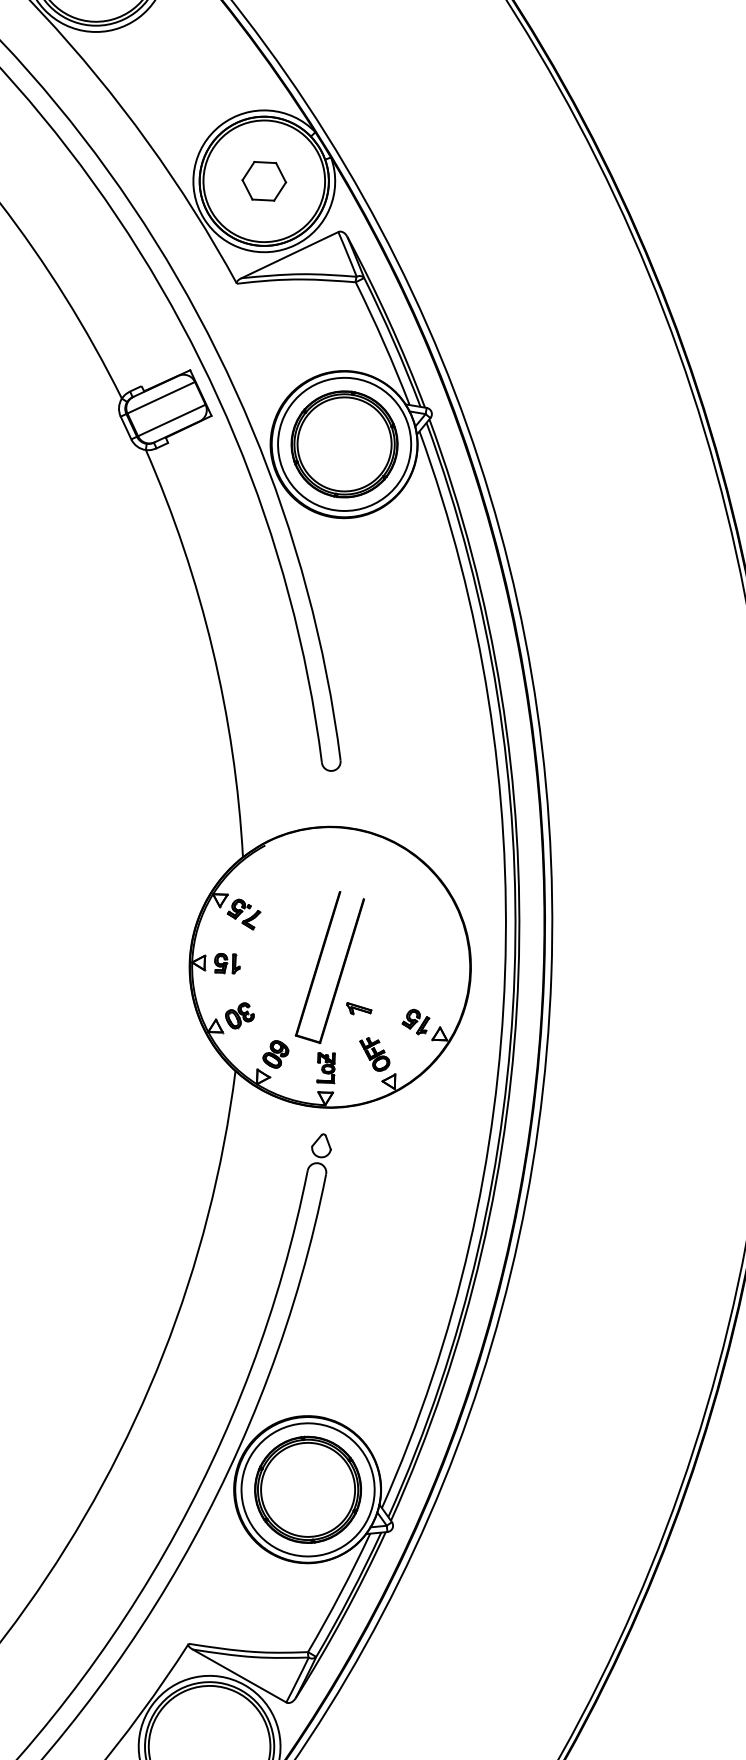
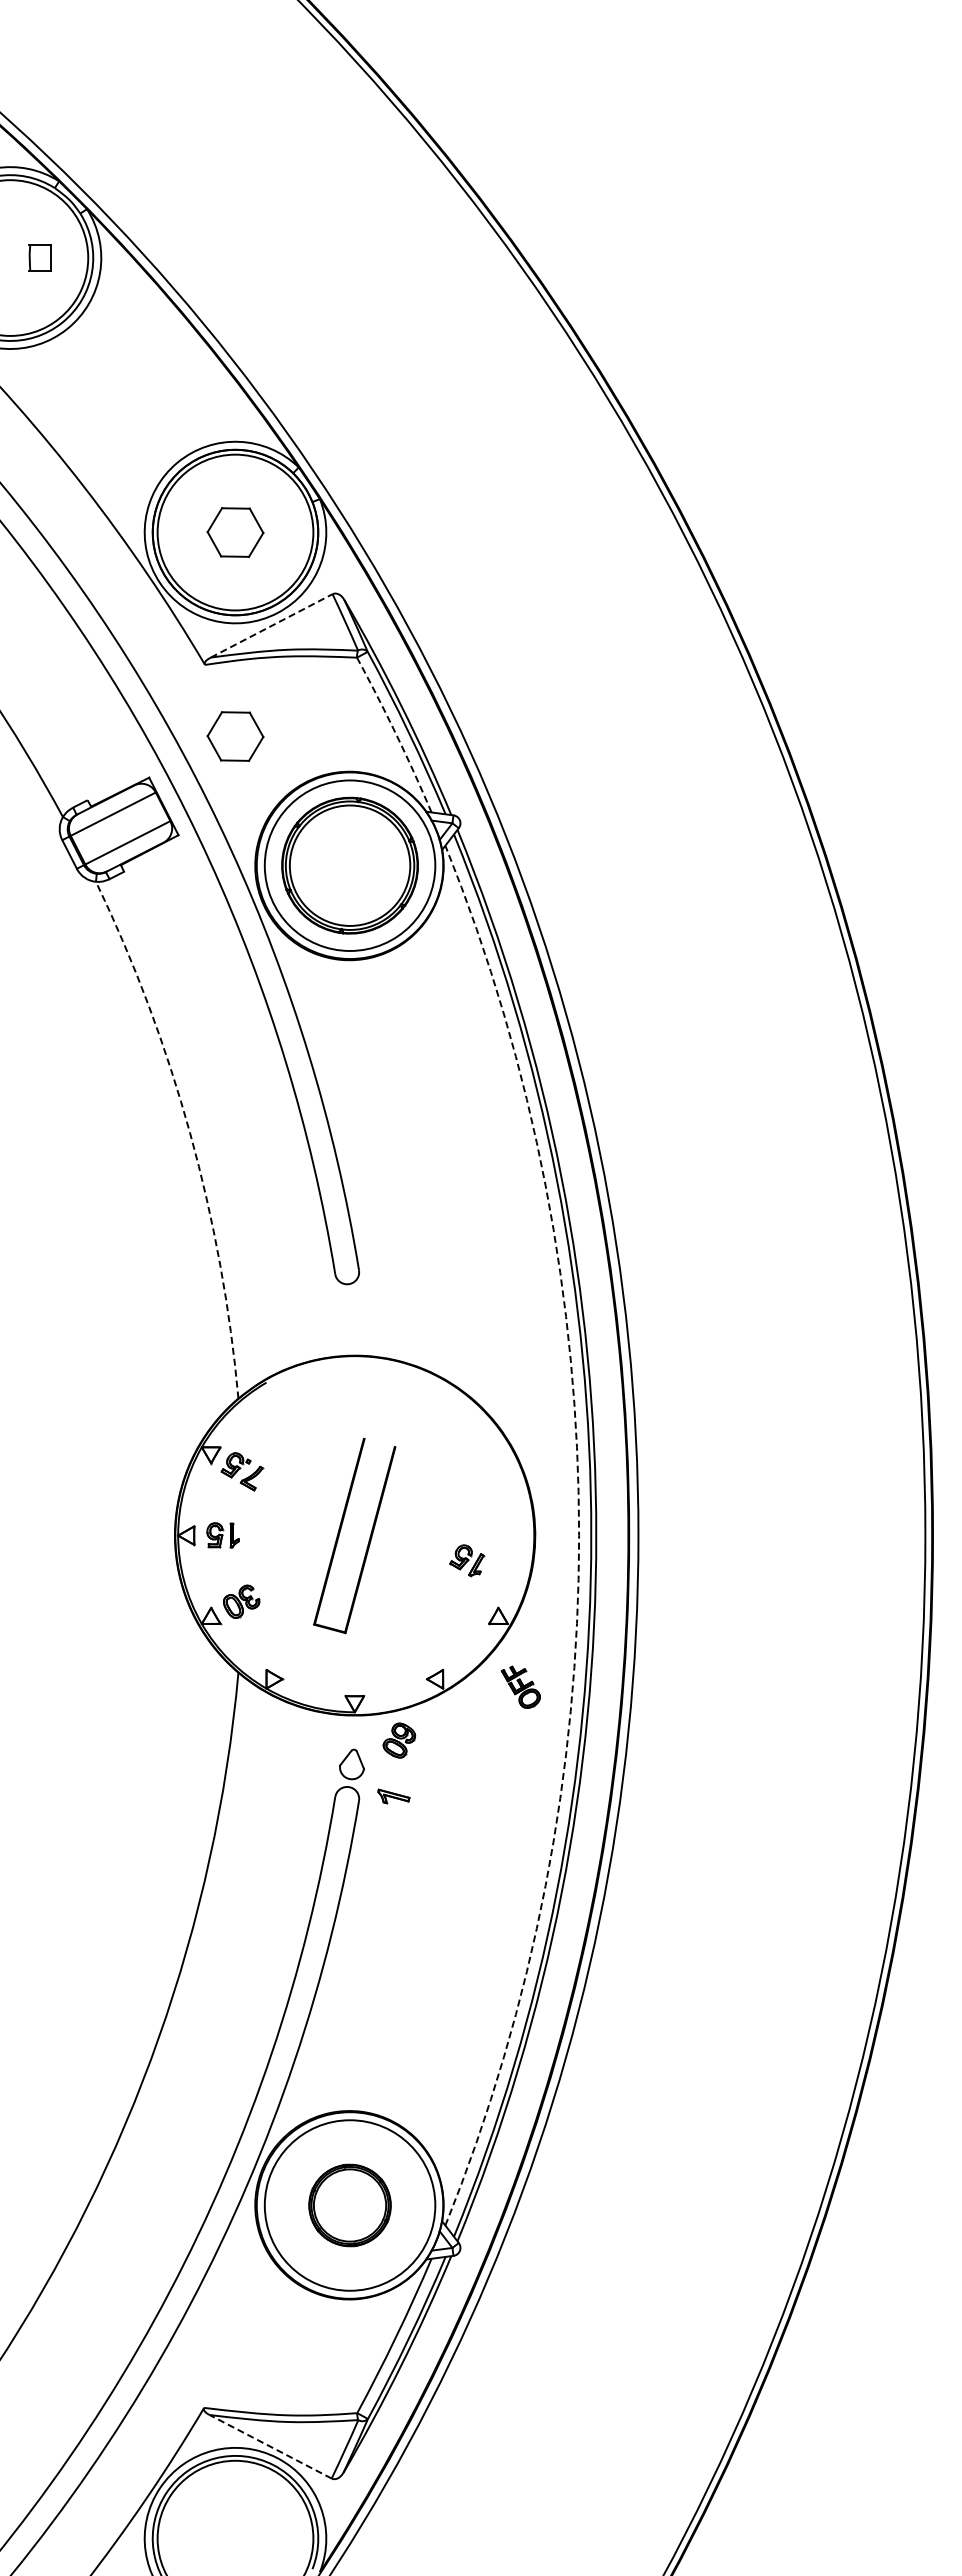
line: (289, 254) -> (271, 625), solid -> dashed
part: (258, 340) -> (235, 736), added
arc: (384, 343) -> (396, 734), solid -> dashed
arc: (212, 649) -> (190, 1133), solid -> dashed
arc: (505, 973) -> (579, 1535), solid -> dashed
part: (358, 1008) -> (393, 1796), moved
part: (416, 1021) -> (467, 1560), moved
part: (374, 1053) -> (520, 1686), moved
part: (275, 1054) -> (399, 1740), moved
part: (326, 1067) -> (354, 1664), removed
part: (307, 1489) -> (349, 2205), size x0.6
line: (239, 1675) -> (270, 2446), solid -> dashed

